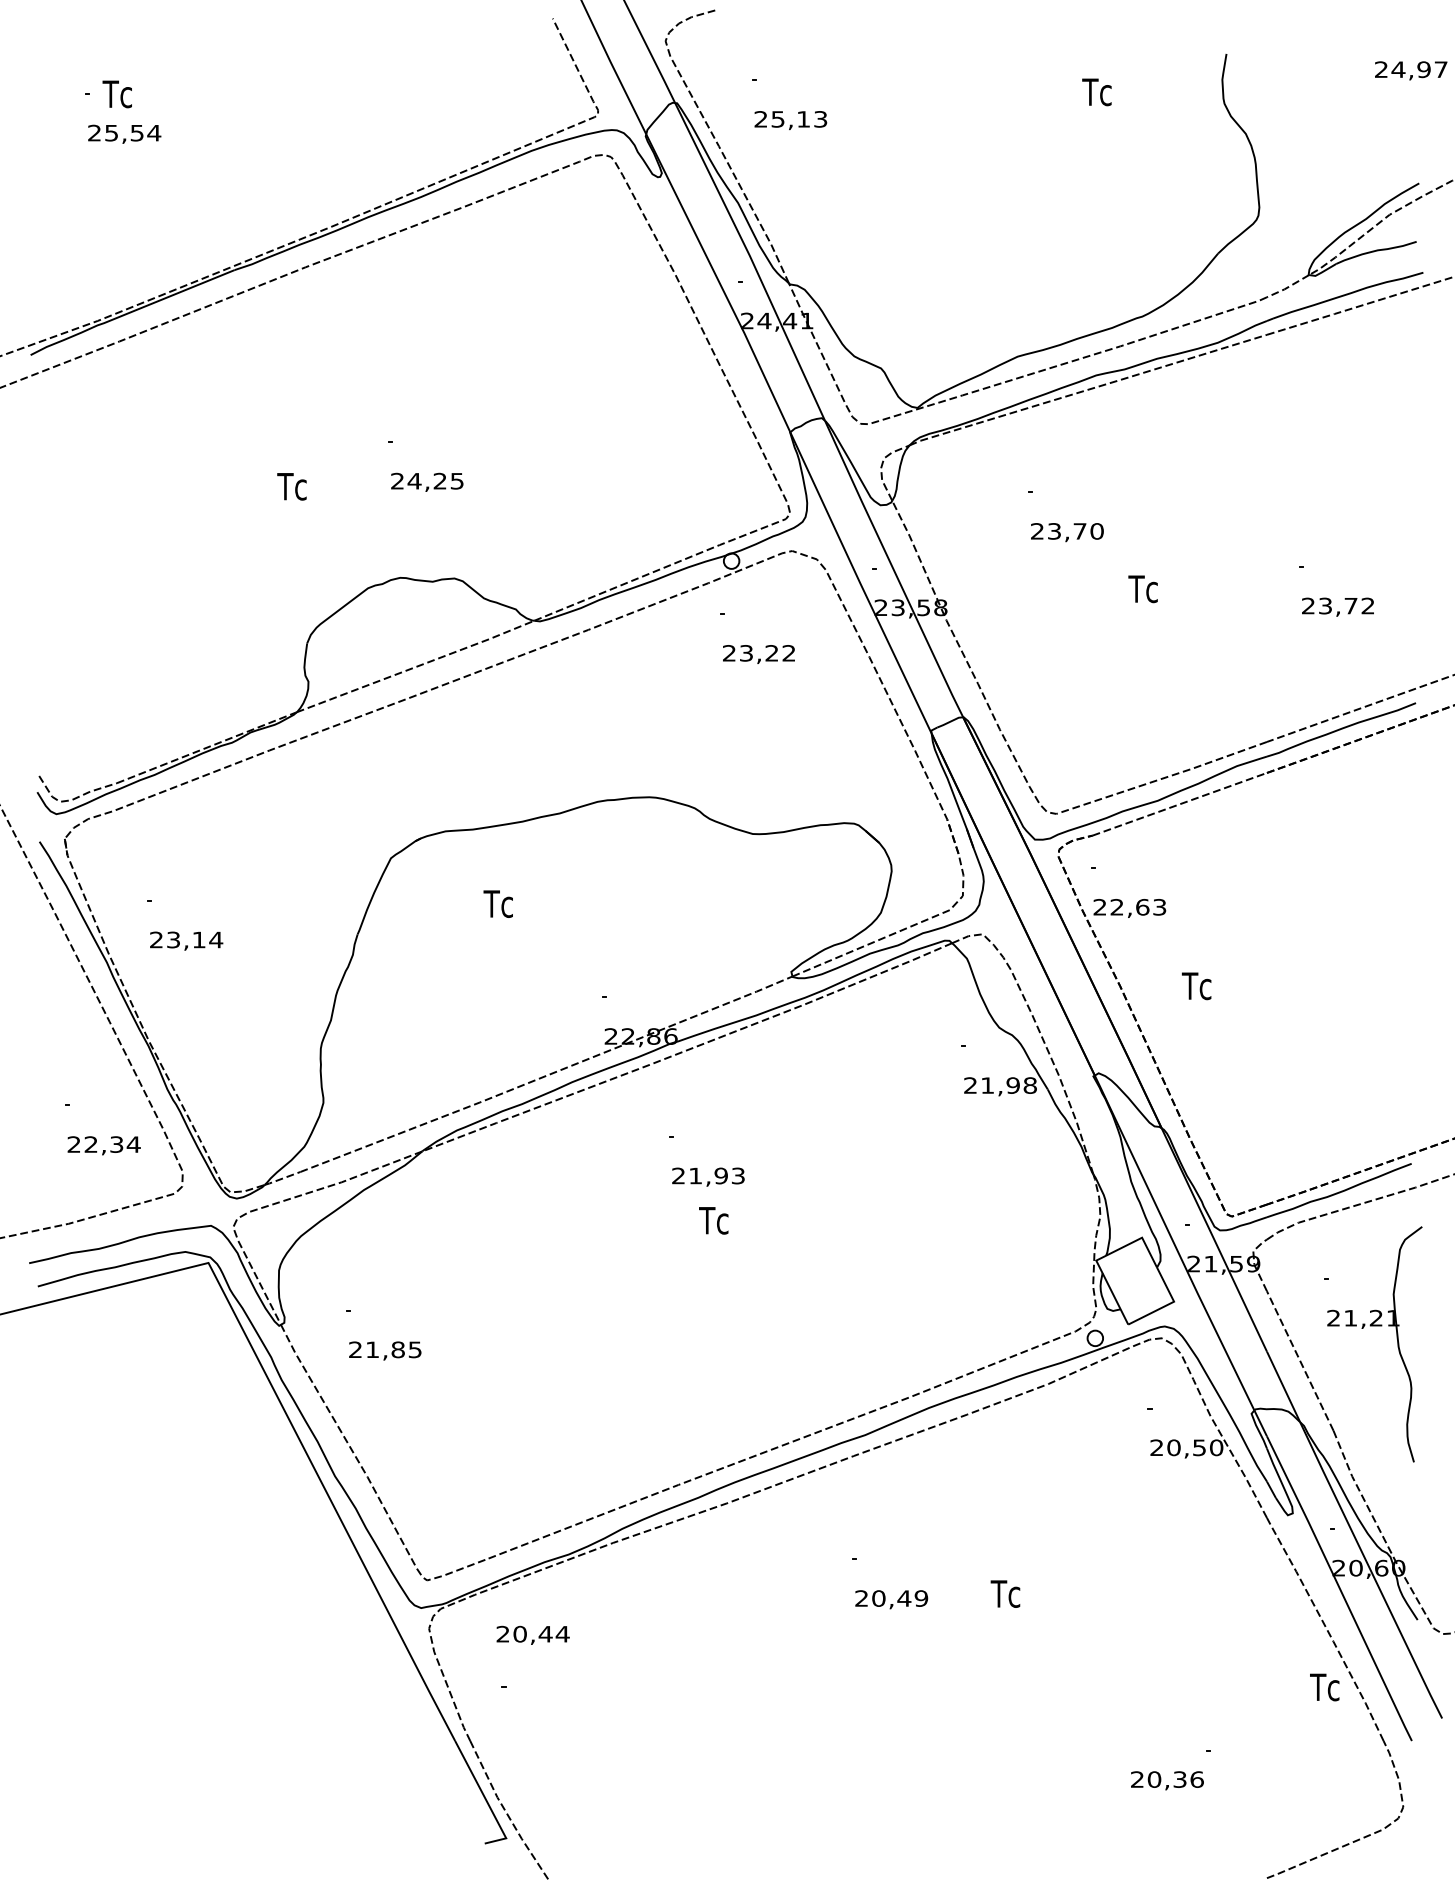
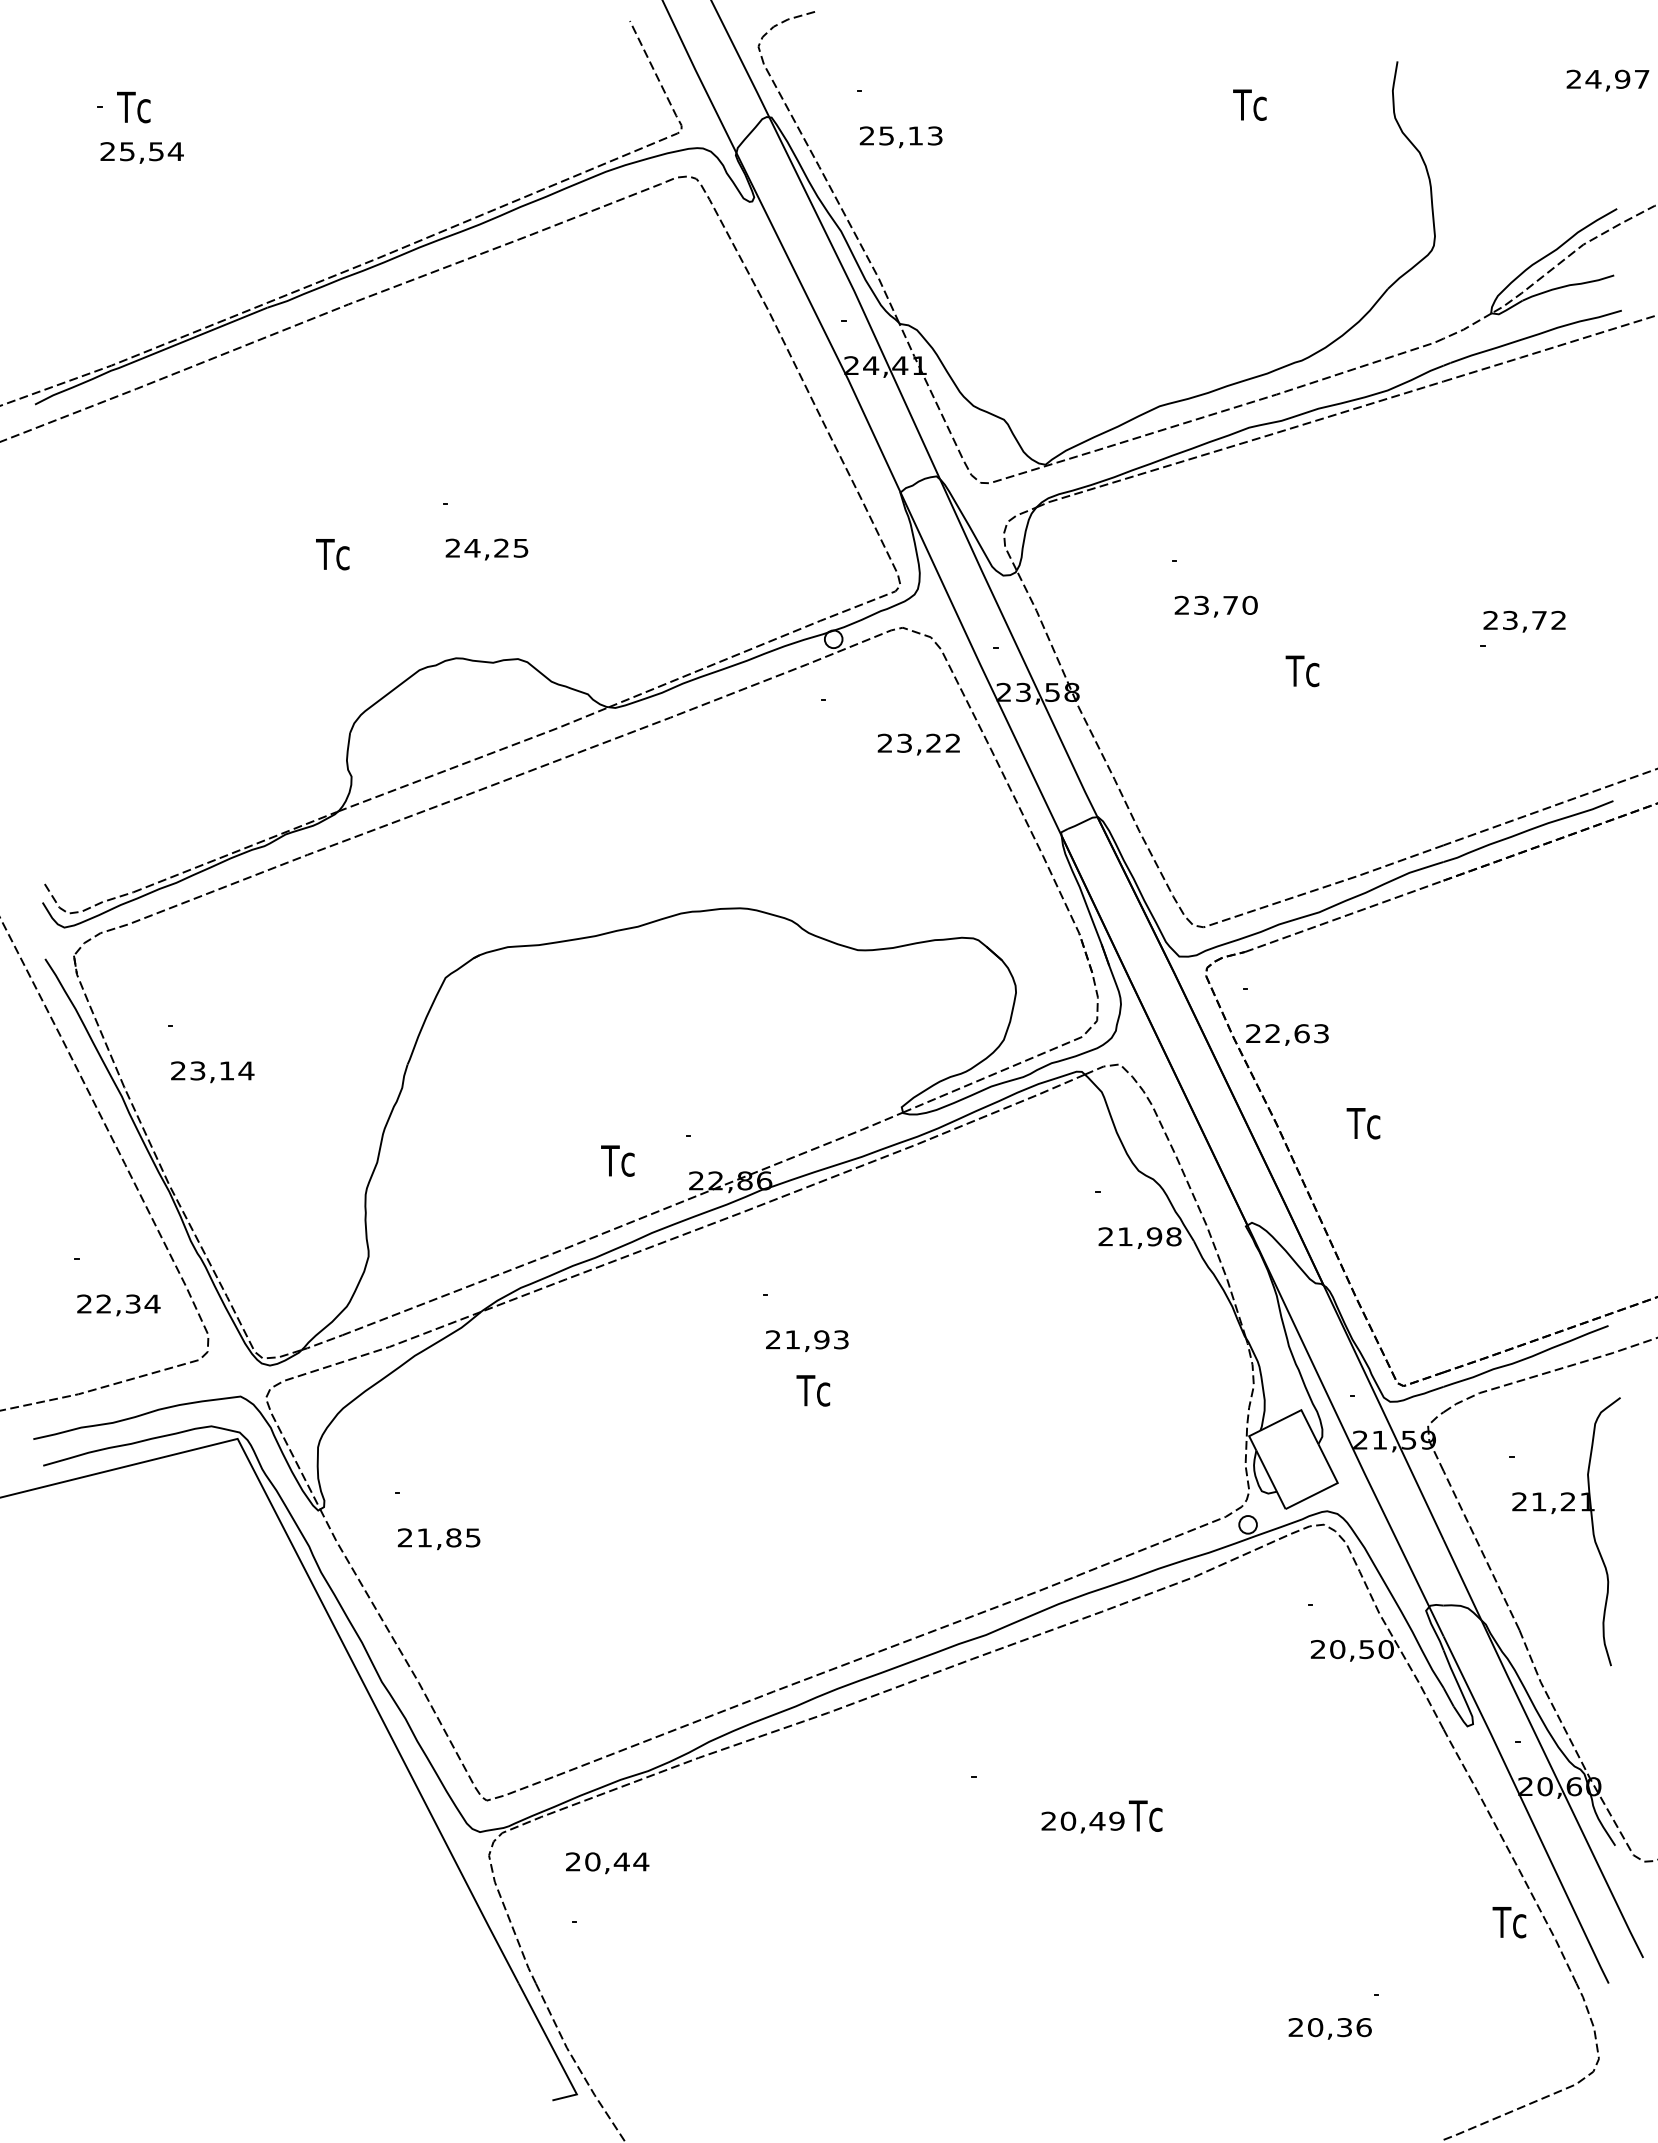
text: (1337, 606) -> (1524, 621), moved
text: (758, 654) -> (918, 744), moved
text: (497, 903) -> (617, 1160), moved
text: (891, 1599) -> (1082, 1822), moved

